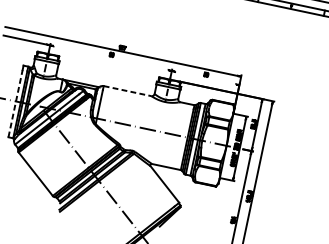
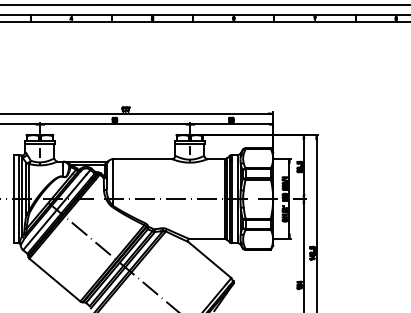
line: (110, 58) -> (114, 124), added
line: (205, 78) -> (231, 124), added
line: (128, 91) -> (143, 159), dashed -> solid
line: (15, 103) -> (13, 201), dashed -> solid

